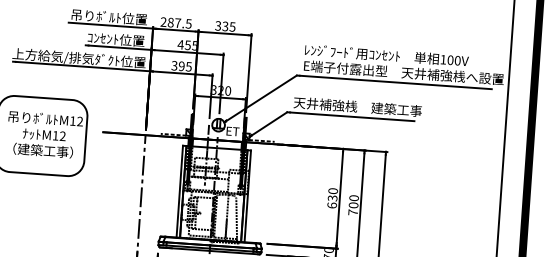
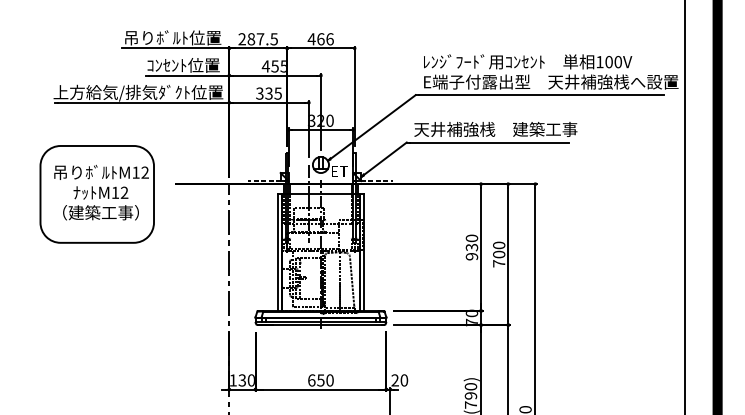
text: (225, 26) -> (320, 39), 335 -> 466
text: (181, 66) -> (268, 93), 395 -> 335
text: (331, 205) -> (471, 256), 630 -> 930

